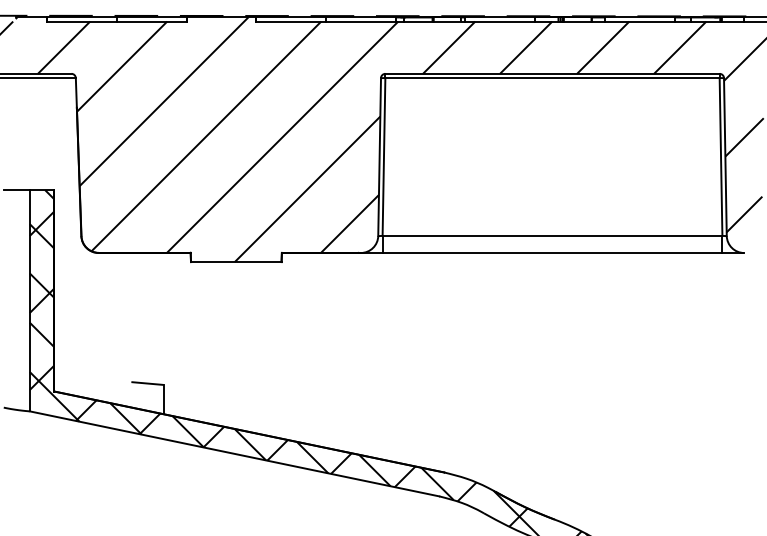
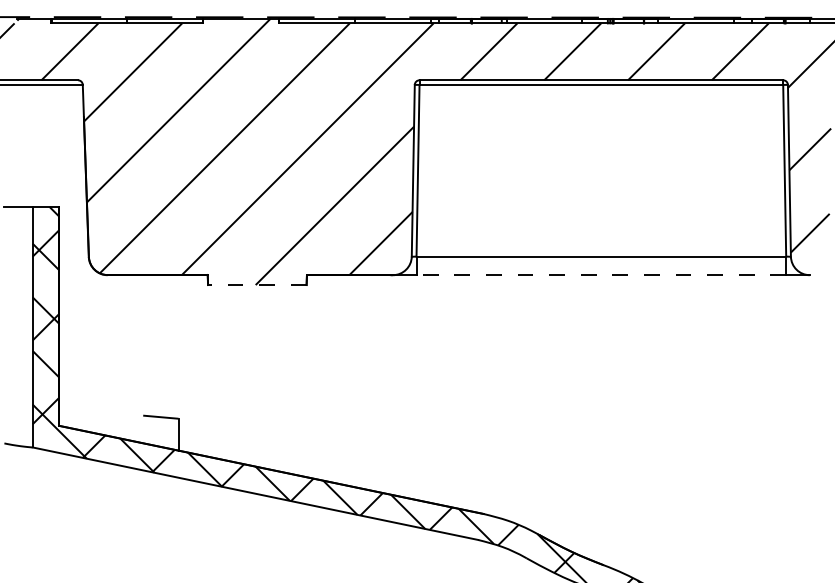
line: (552, 253) -> (601, 275), solid -> dashed
line: (235, 262) -> (256, 285), solid -> dashed

